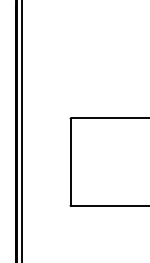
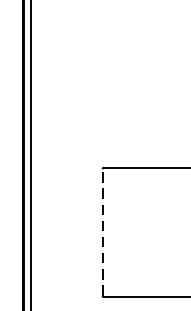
line: (70, 161) -> (102, 231), solid -> dashed

